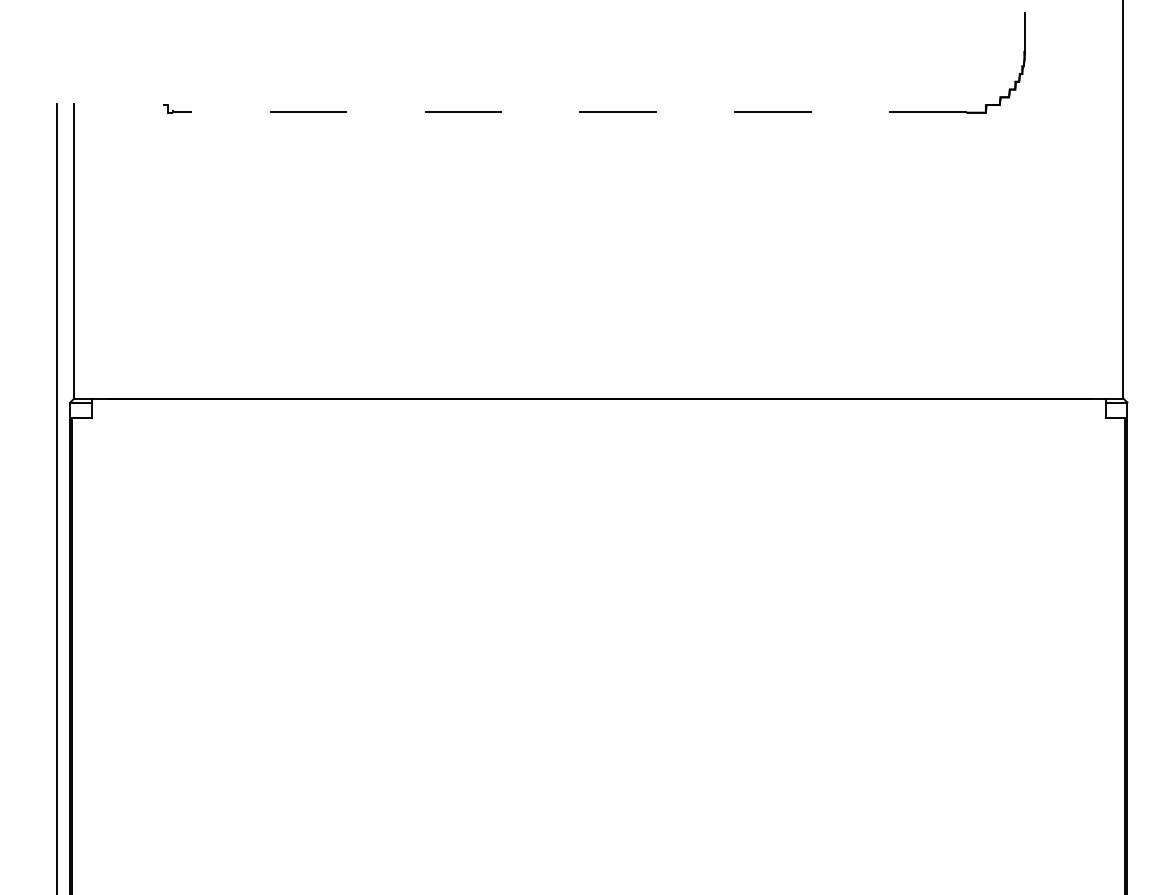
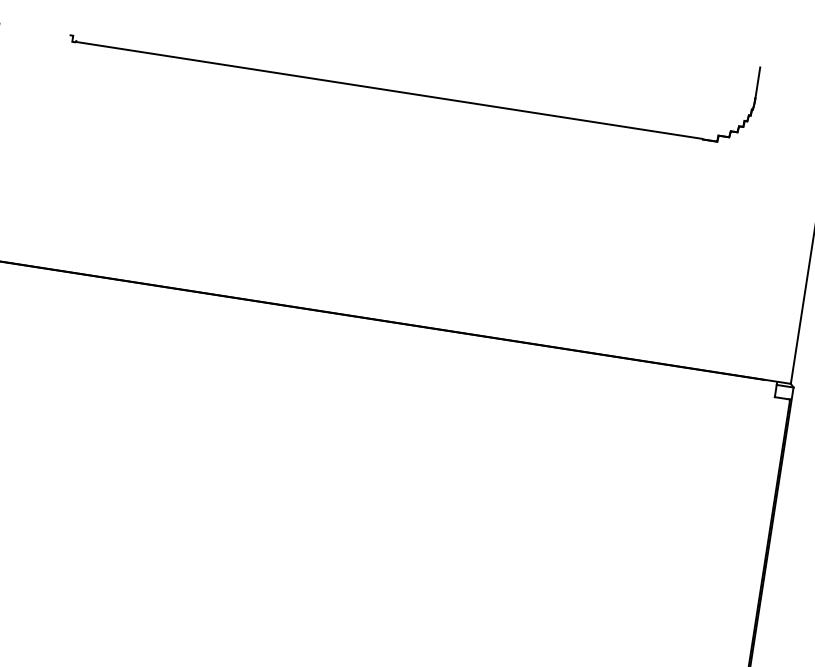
line: (569, 112) -> (388, 90), dashed -> solid

